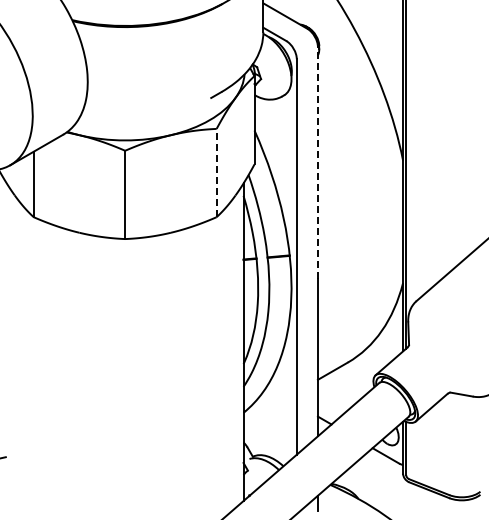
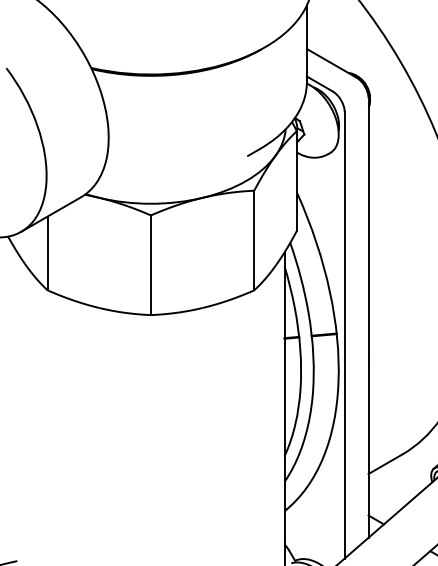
line: (317, 162) -> (368, 228), dashed -> solid
line: (216, 172) -> (254, 239), dashed -> solid

